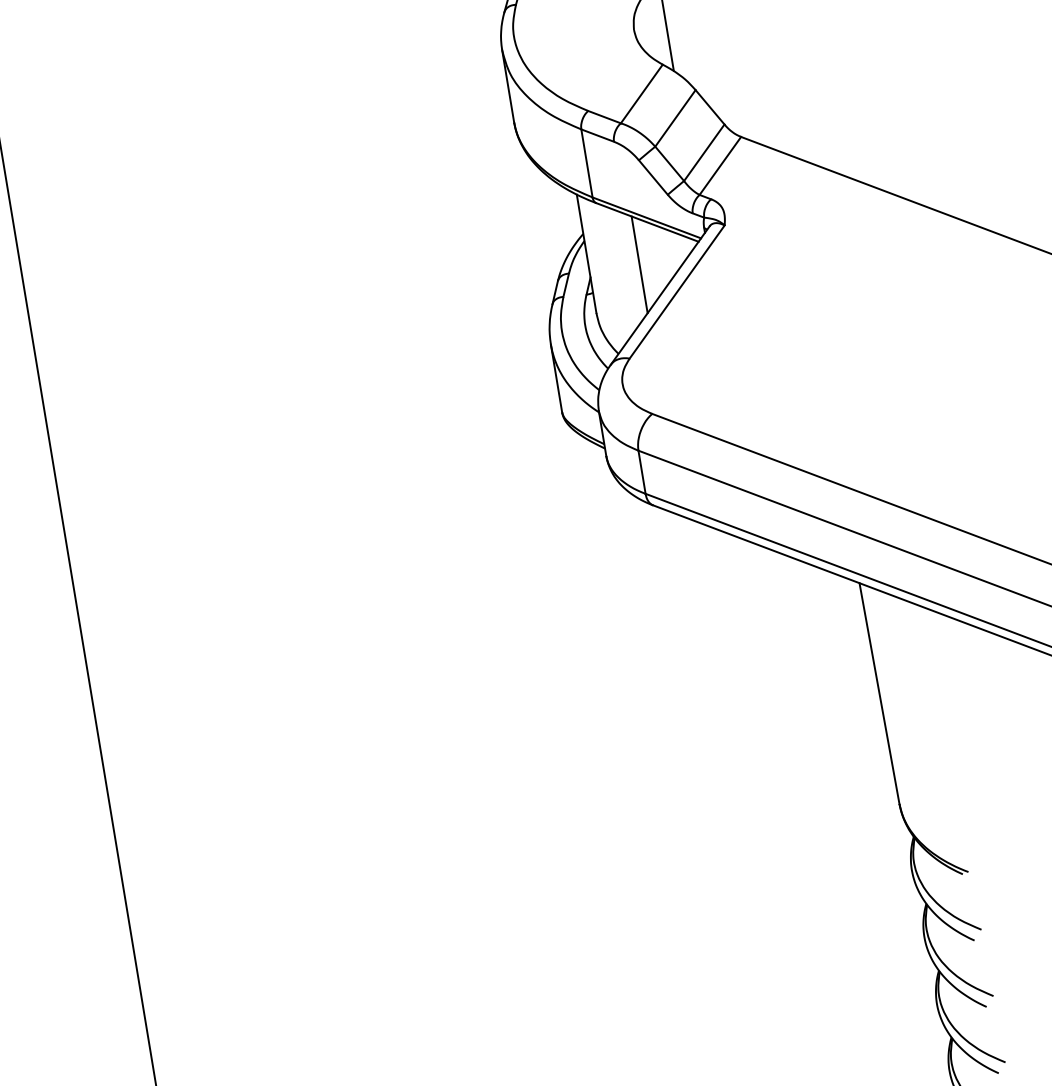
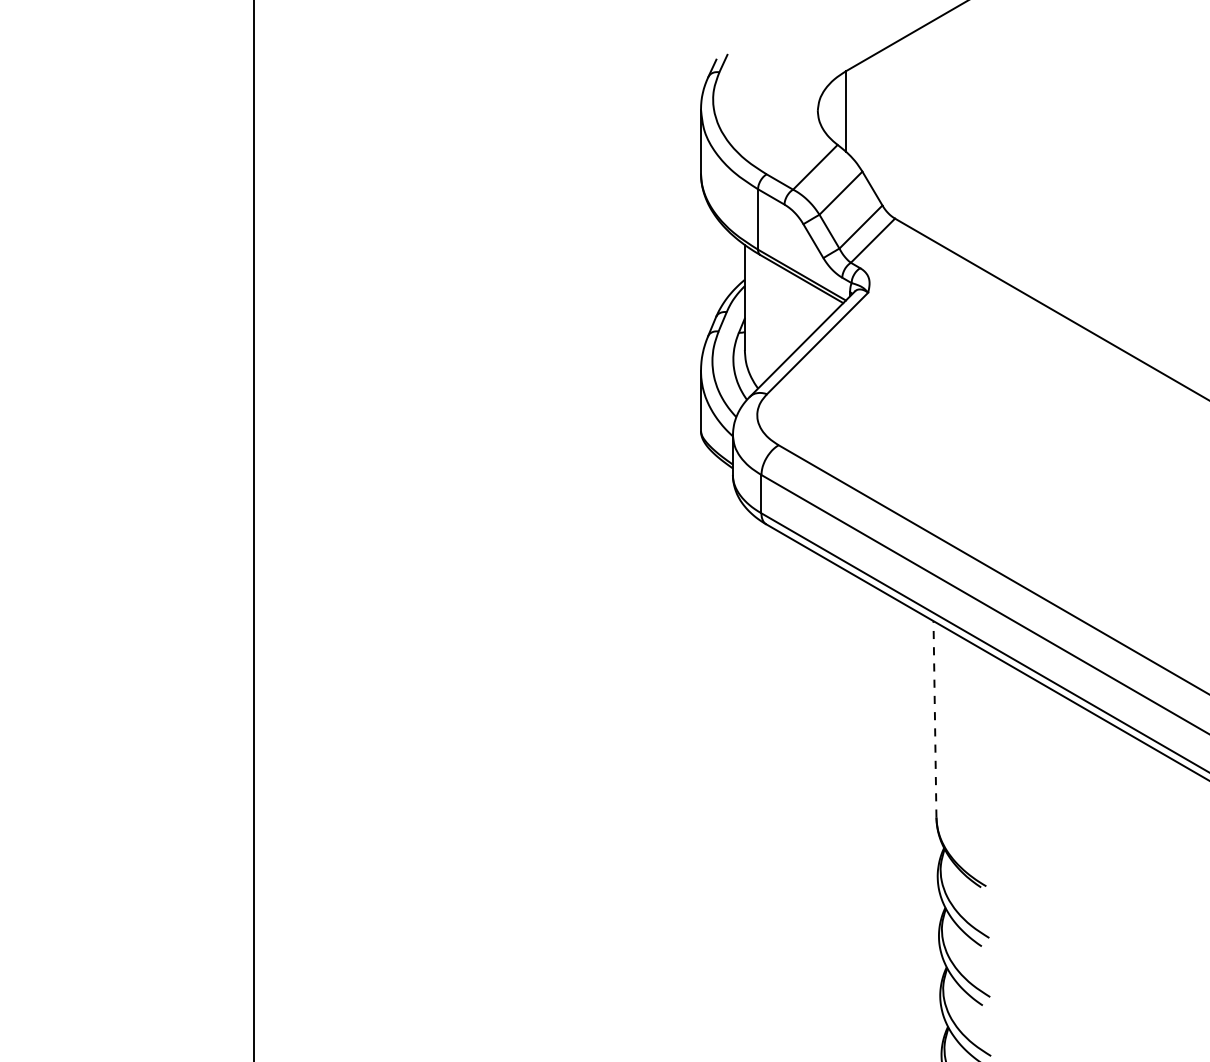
line: (640, 264) -> (789, 314), removed
line: (878, 692) -> (934, 718), solid -> dashed

